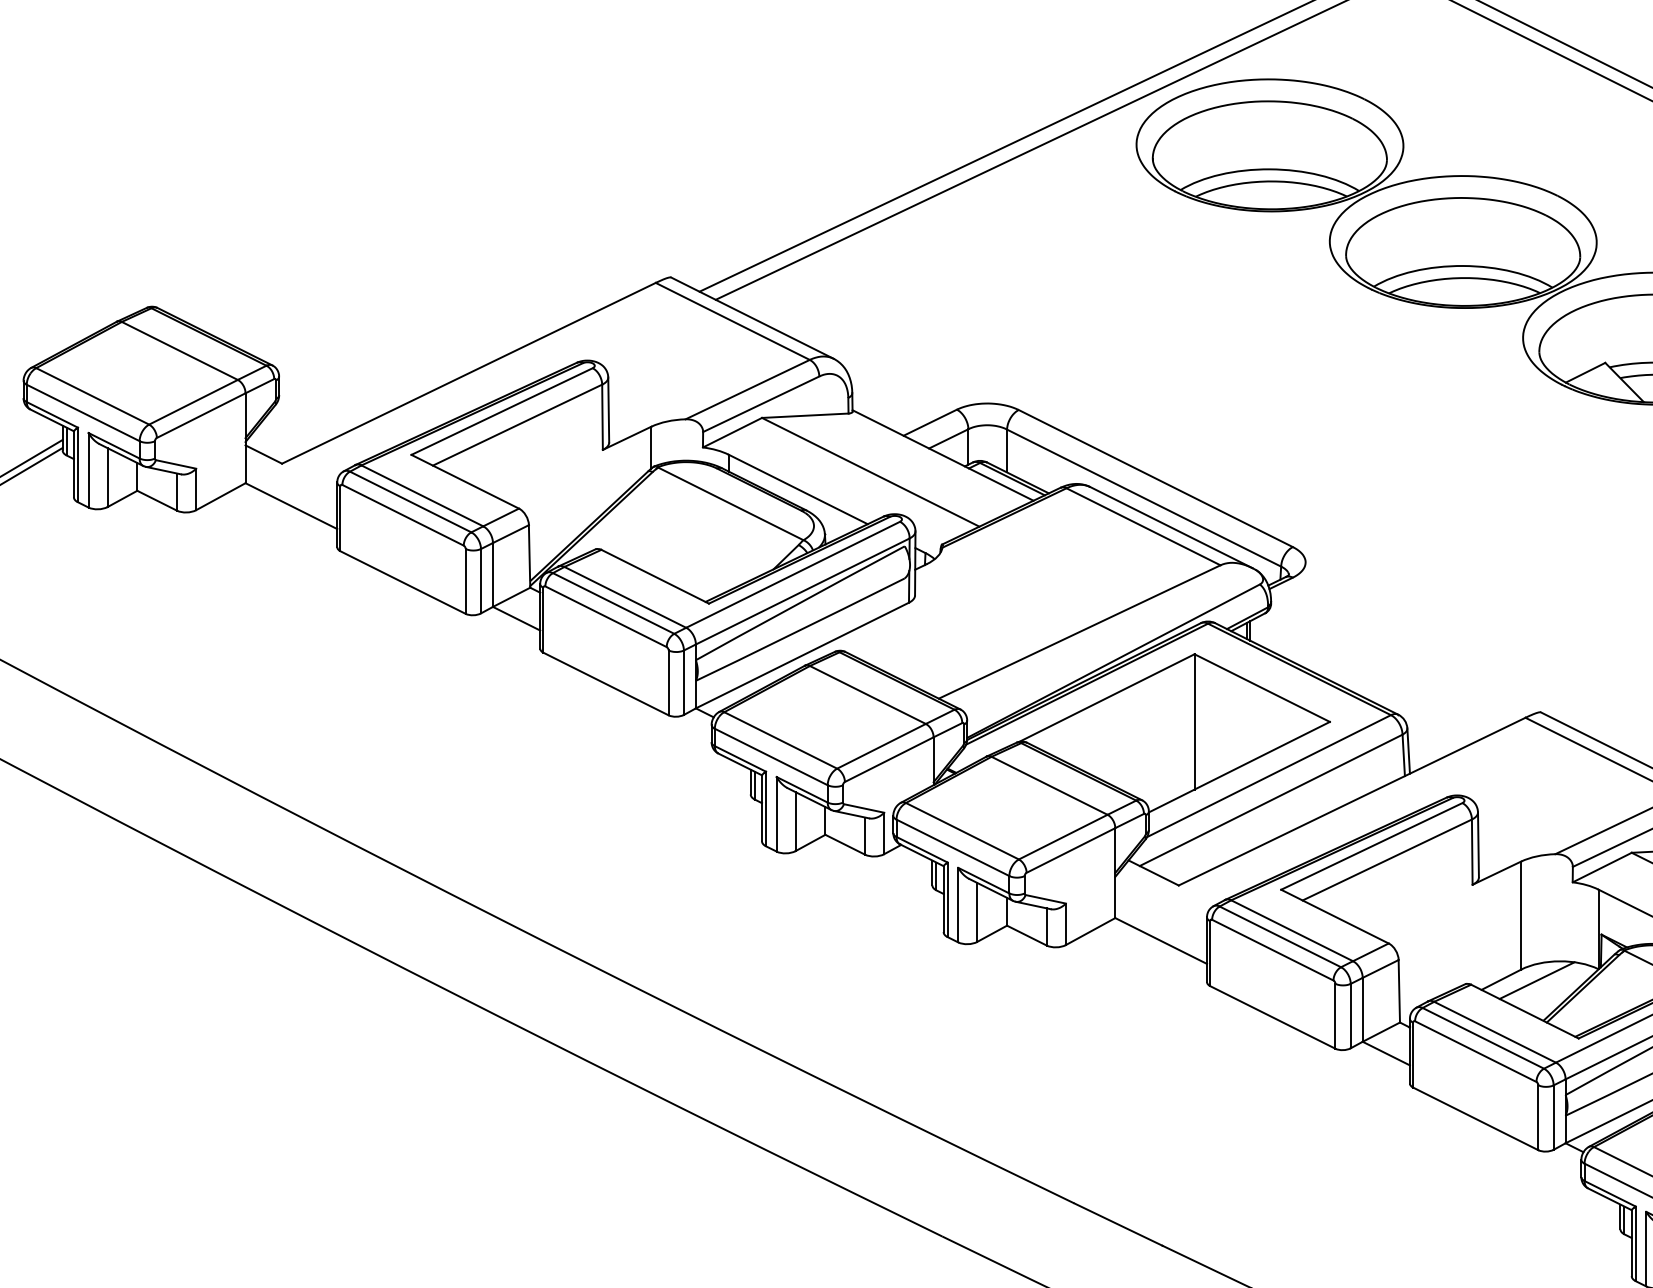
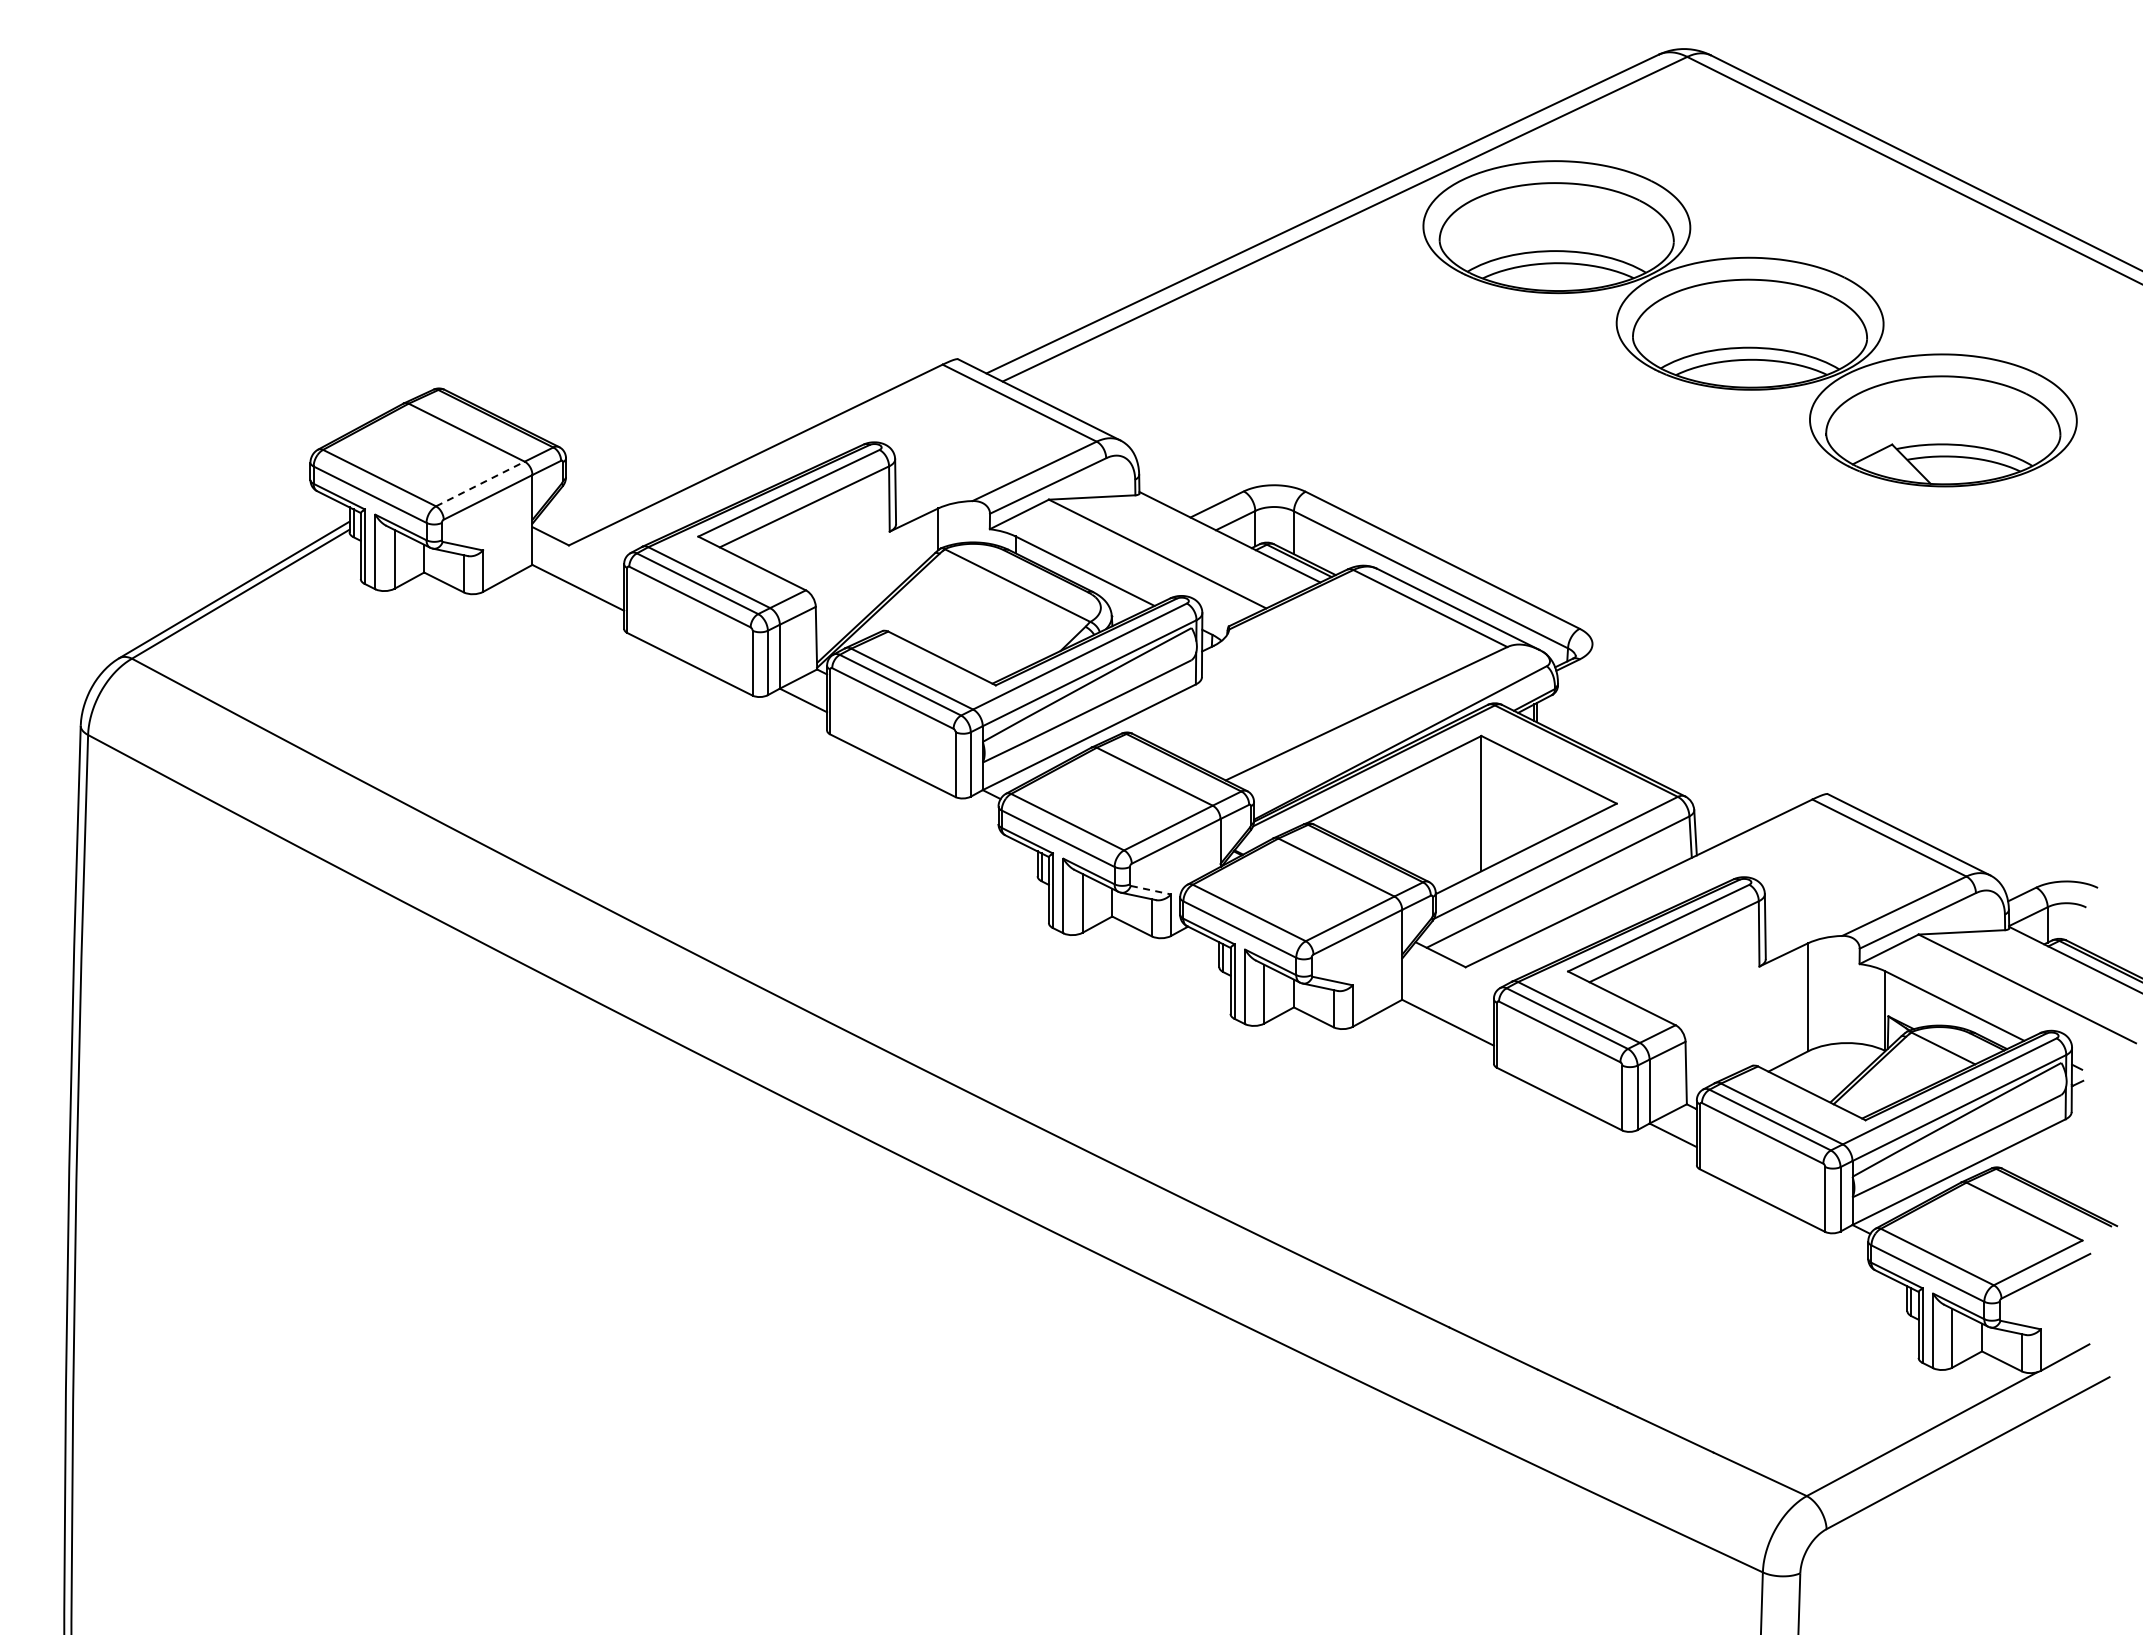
line: (193, 402) -> (480, 484), solid -> dashed
line: (864, 808) -> (1151, 890), solid -> dashed
line: (1536, 980) -> (1823, 1062), removed

